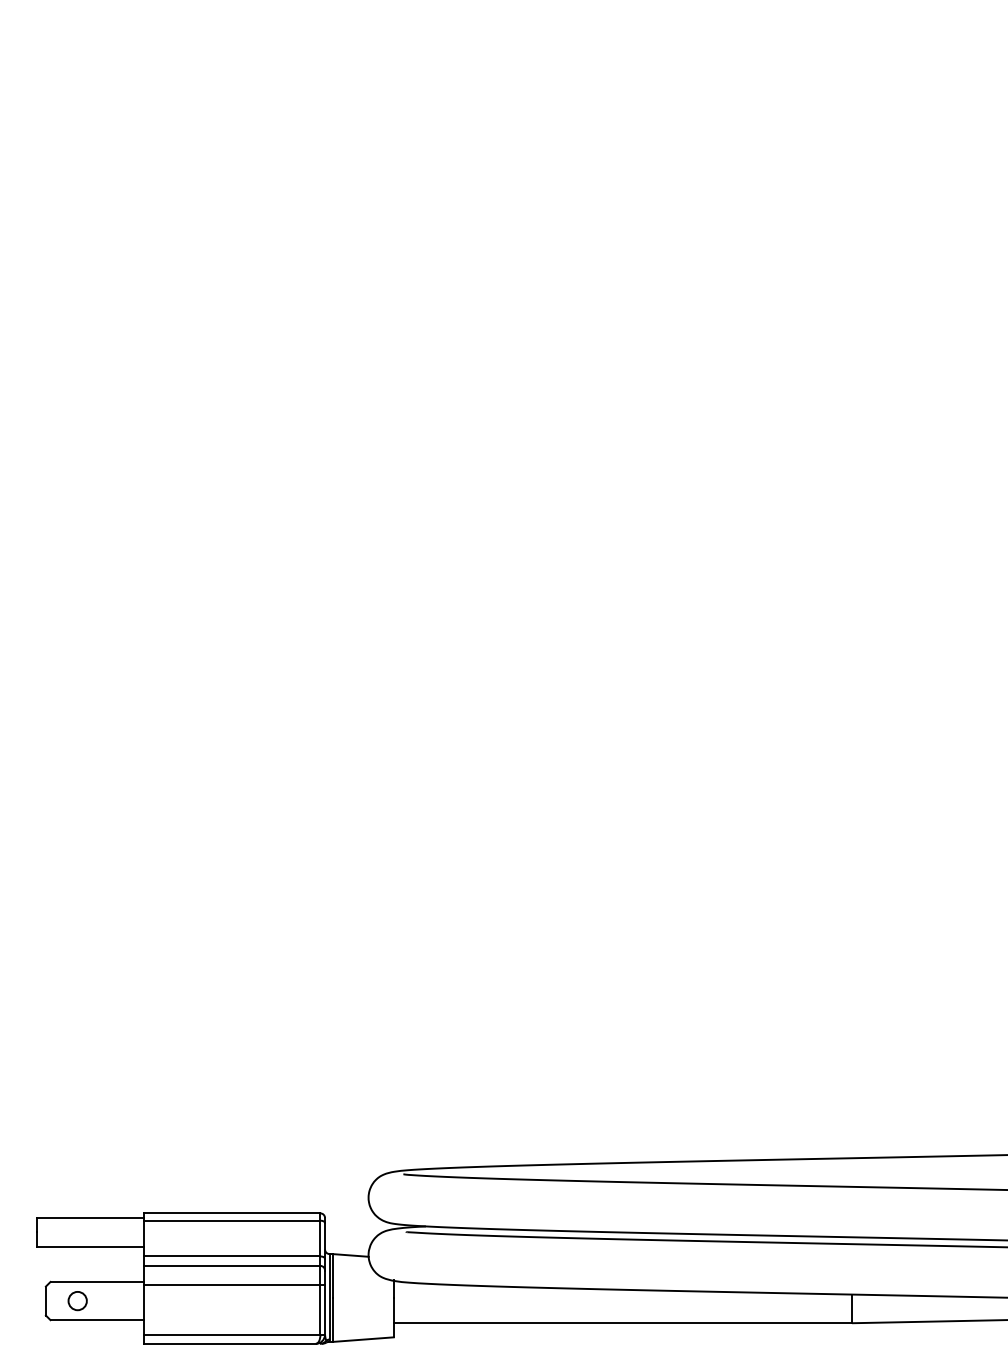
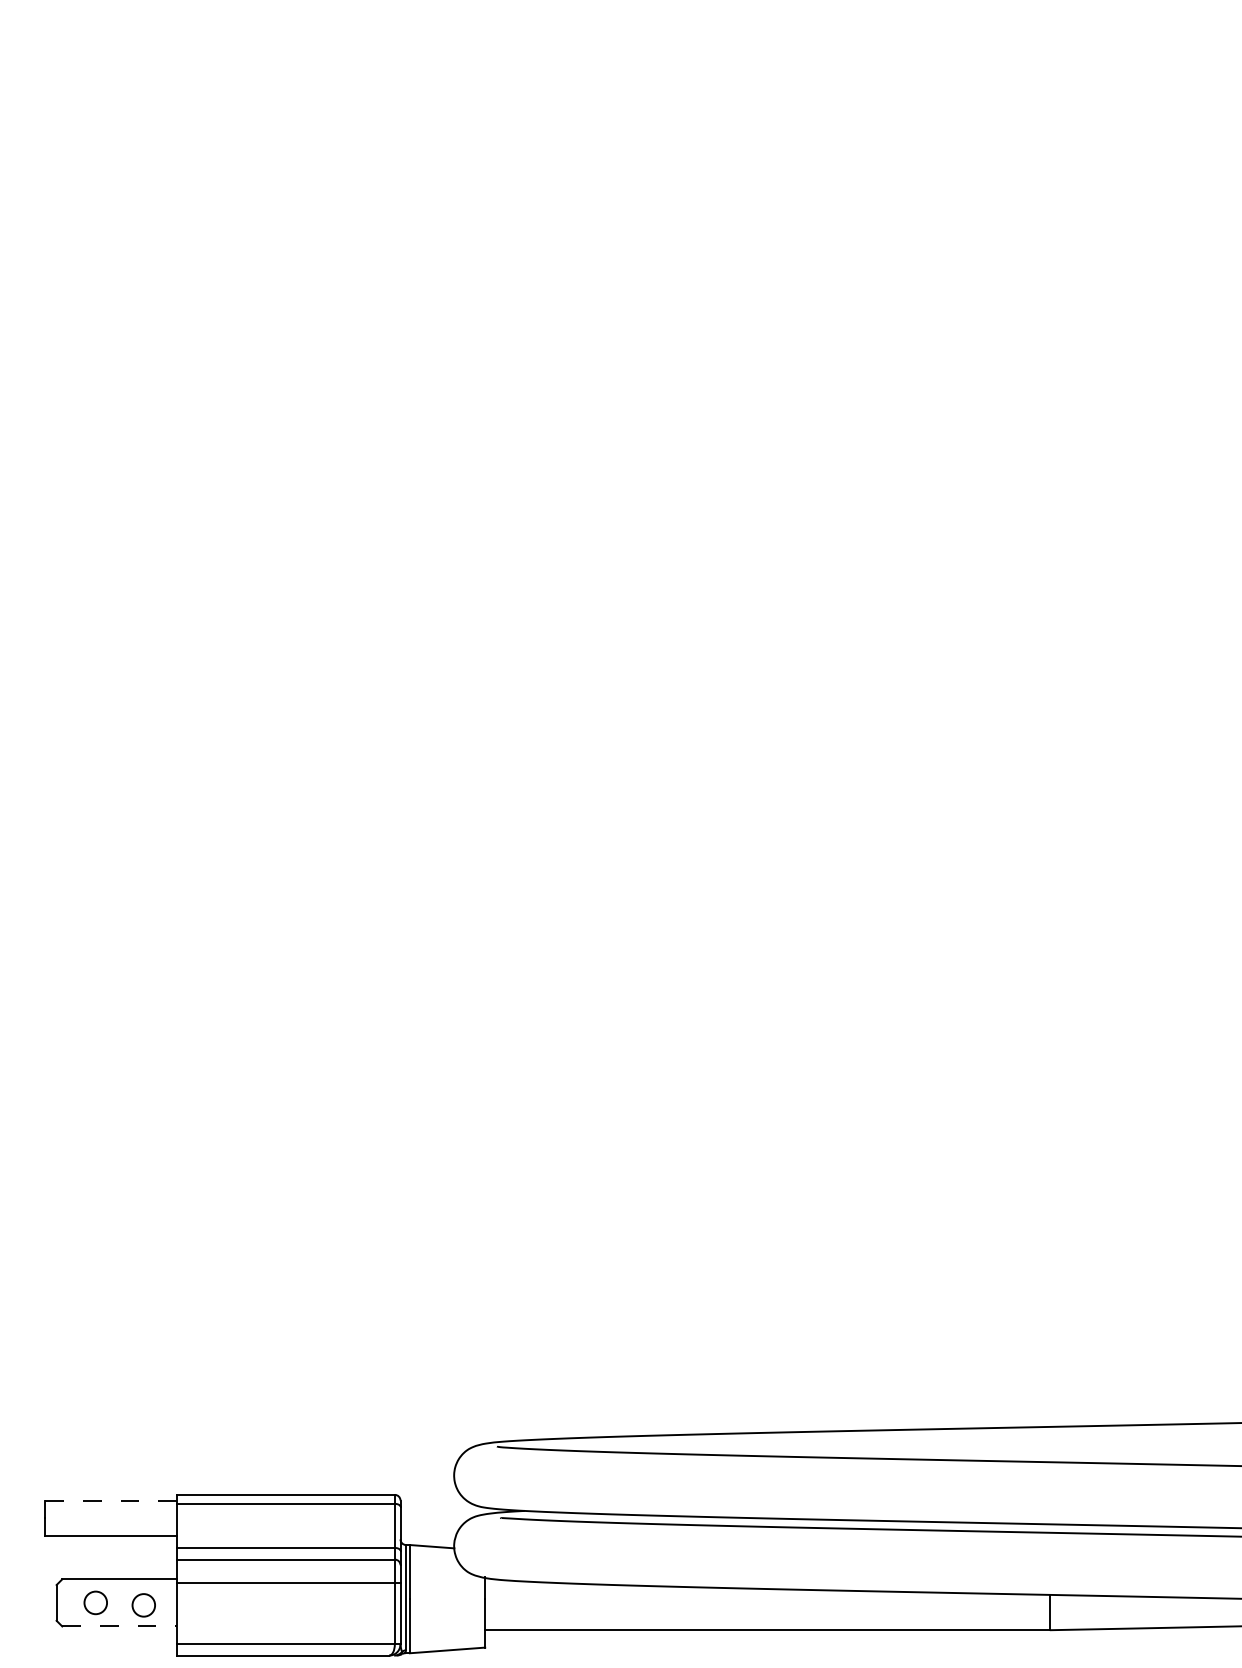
line: (89, 1218) -> (110, 1501), solid -> dashed
circle: (116, 1303) -> (143, 1605), added
line: (97, 1320) -> (120, 1626), solid -> dashed

